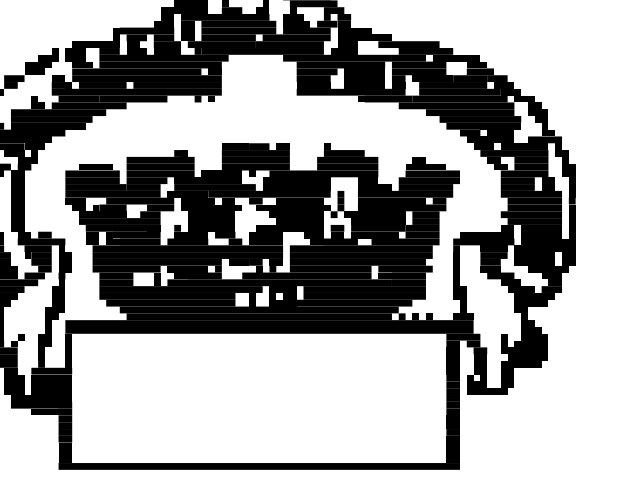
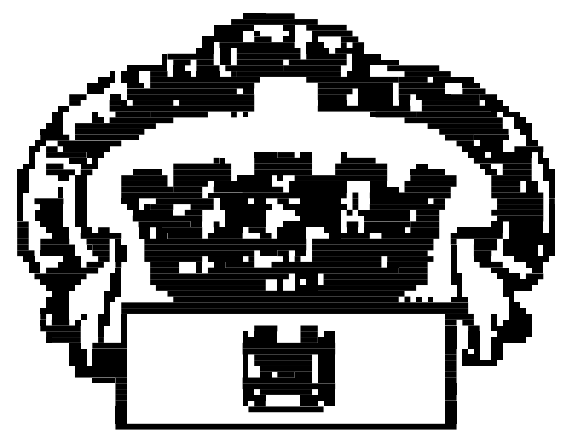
part: (262, 397) -> (288, 368), added

